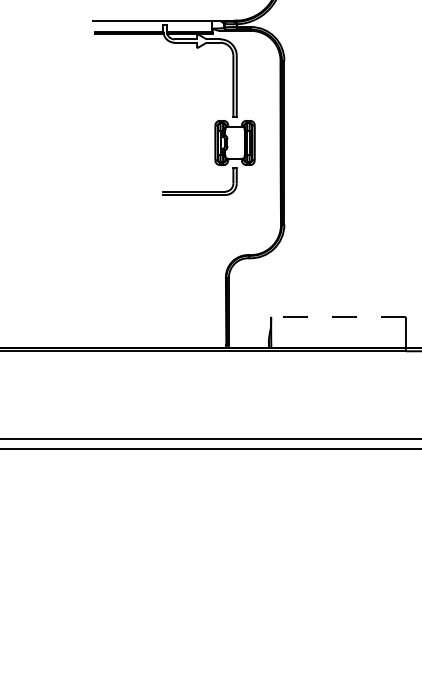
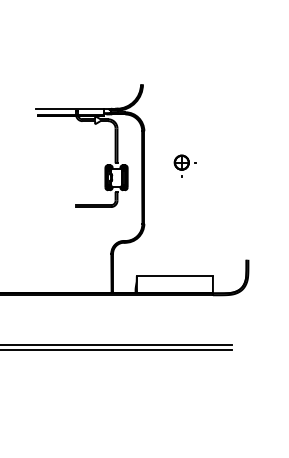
part: (355, 121) -> (184, 165), added
line: (337, 316) -> (174, 275), dashed -> solid

